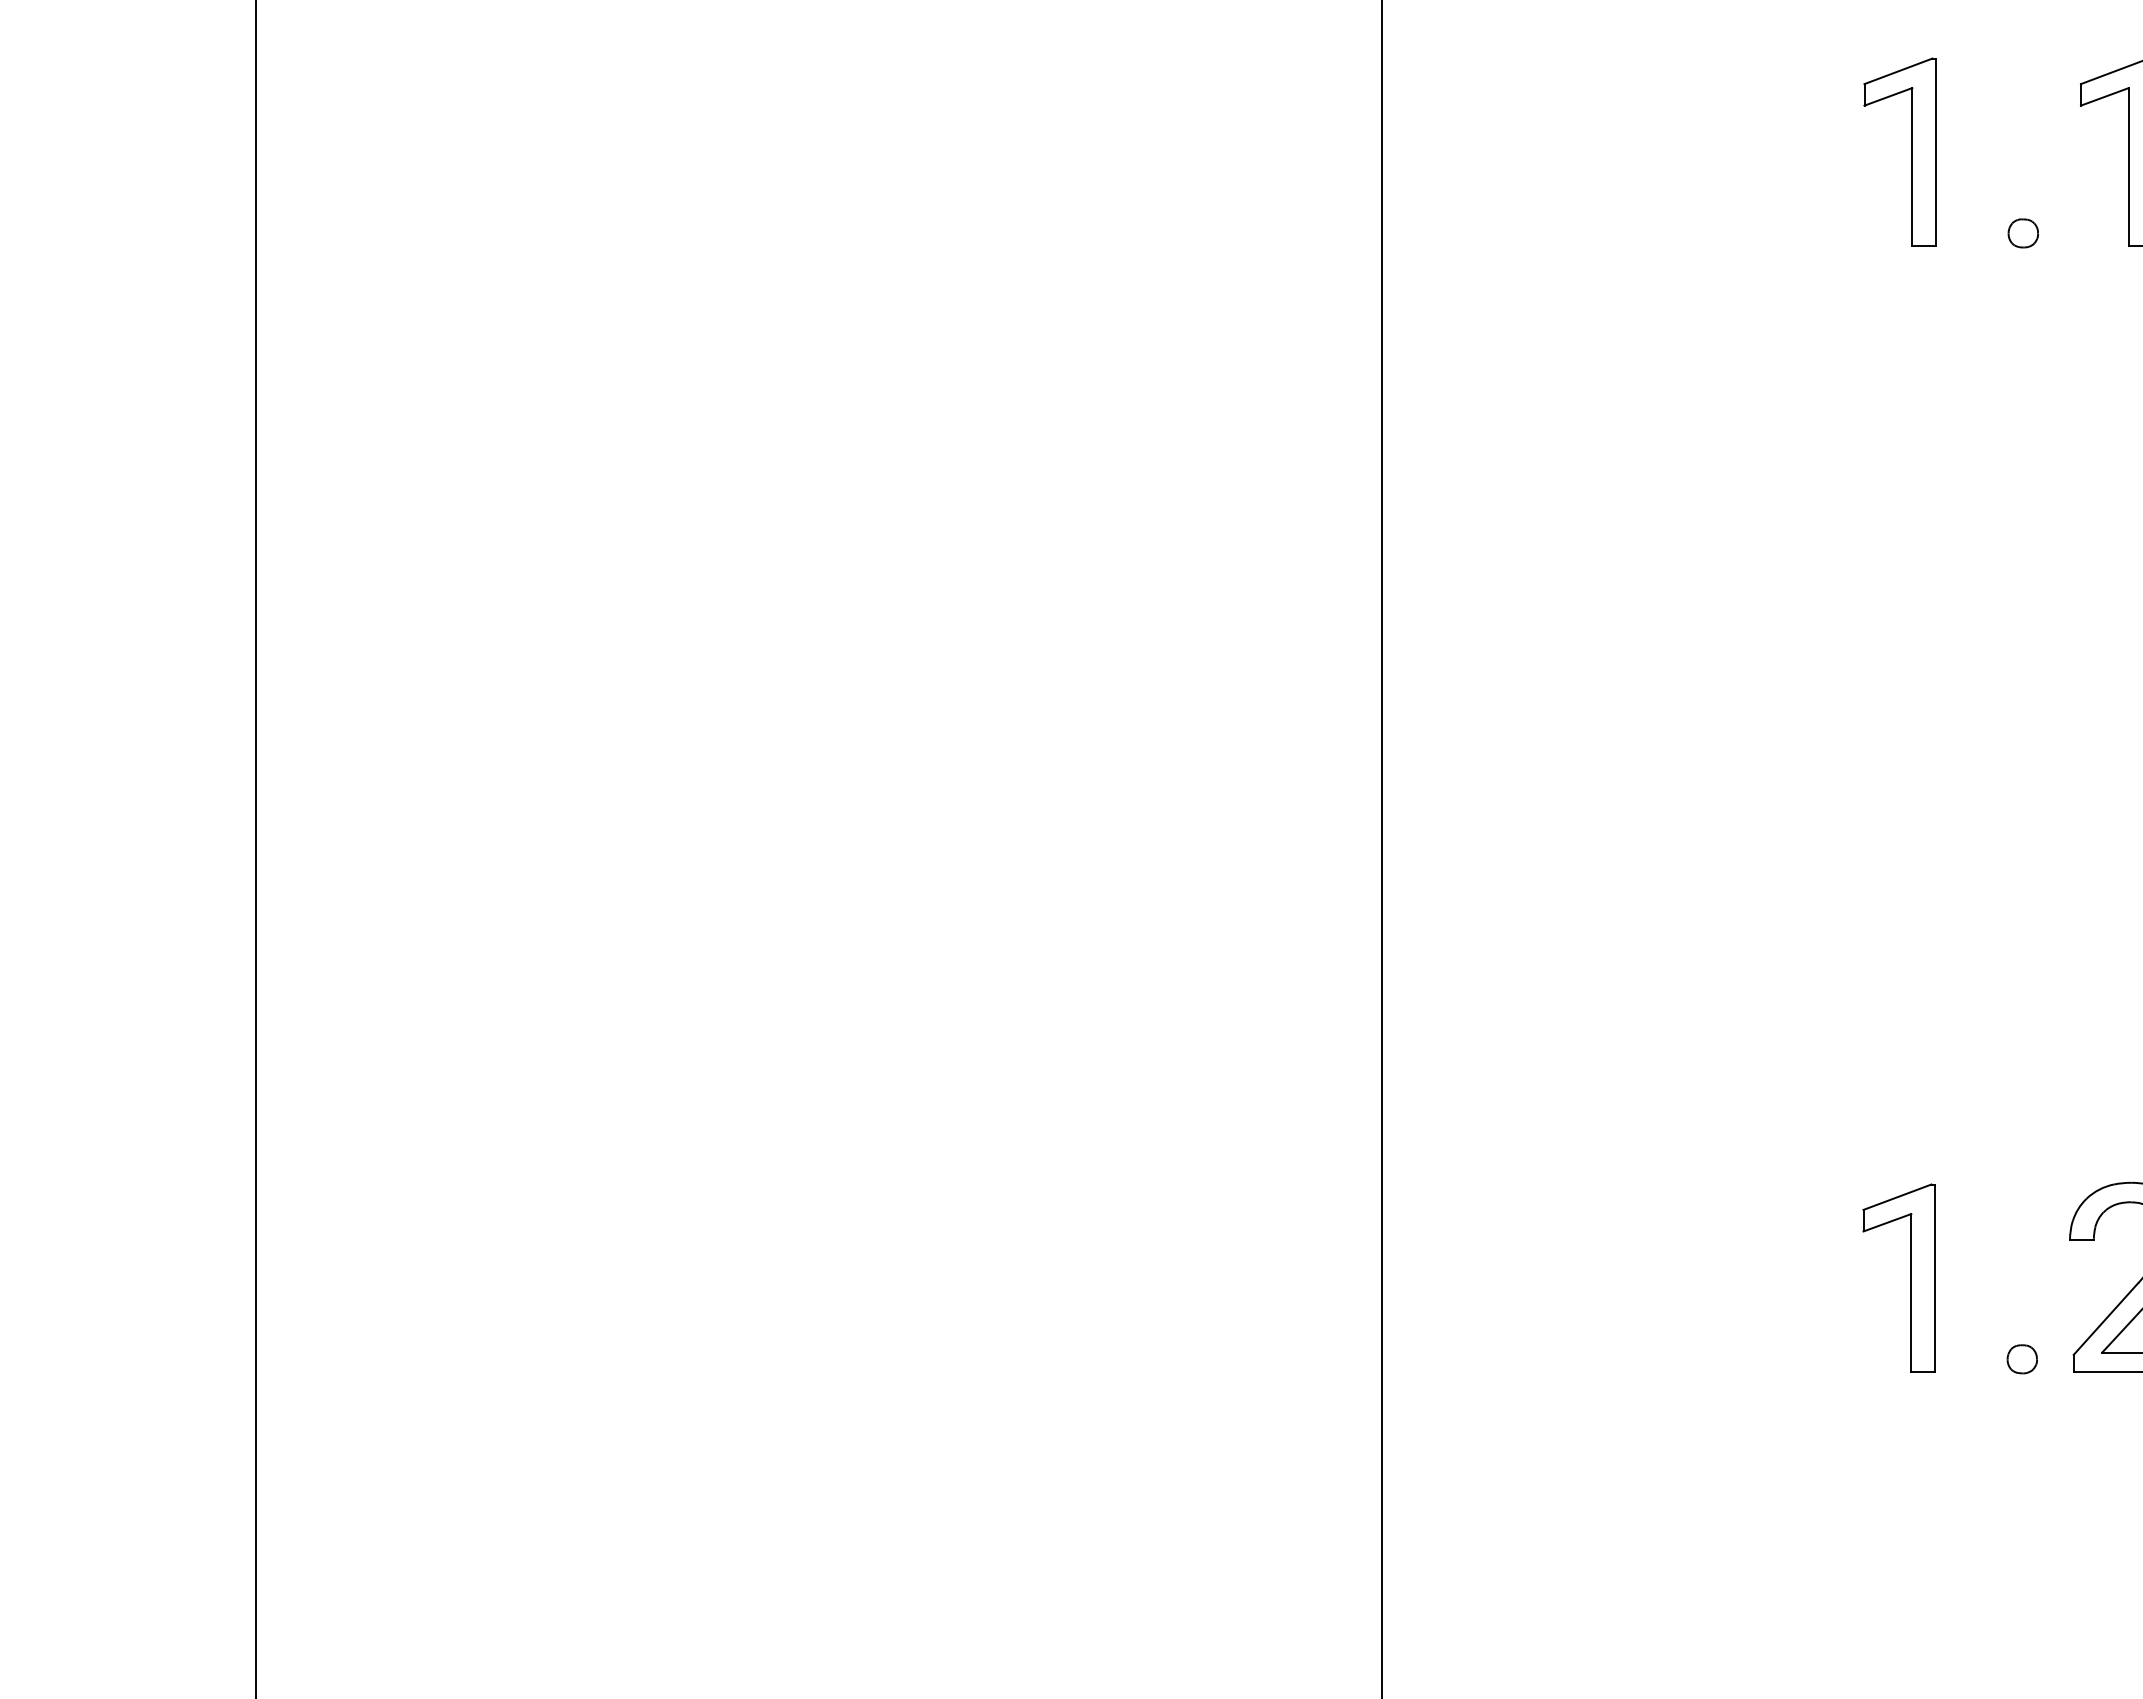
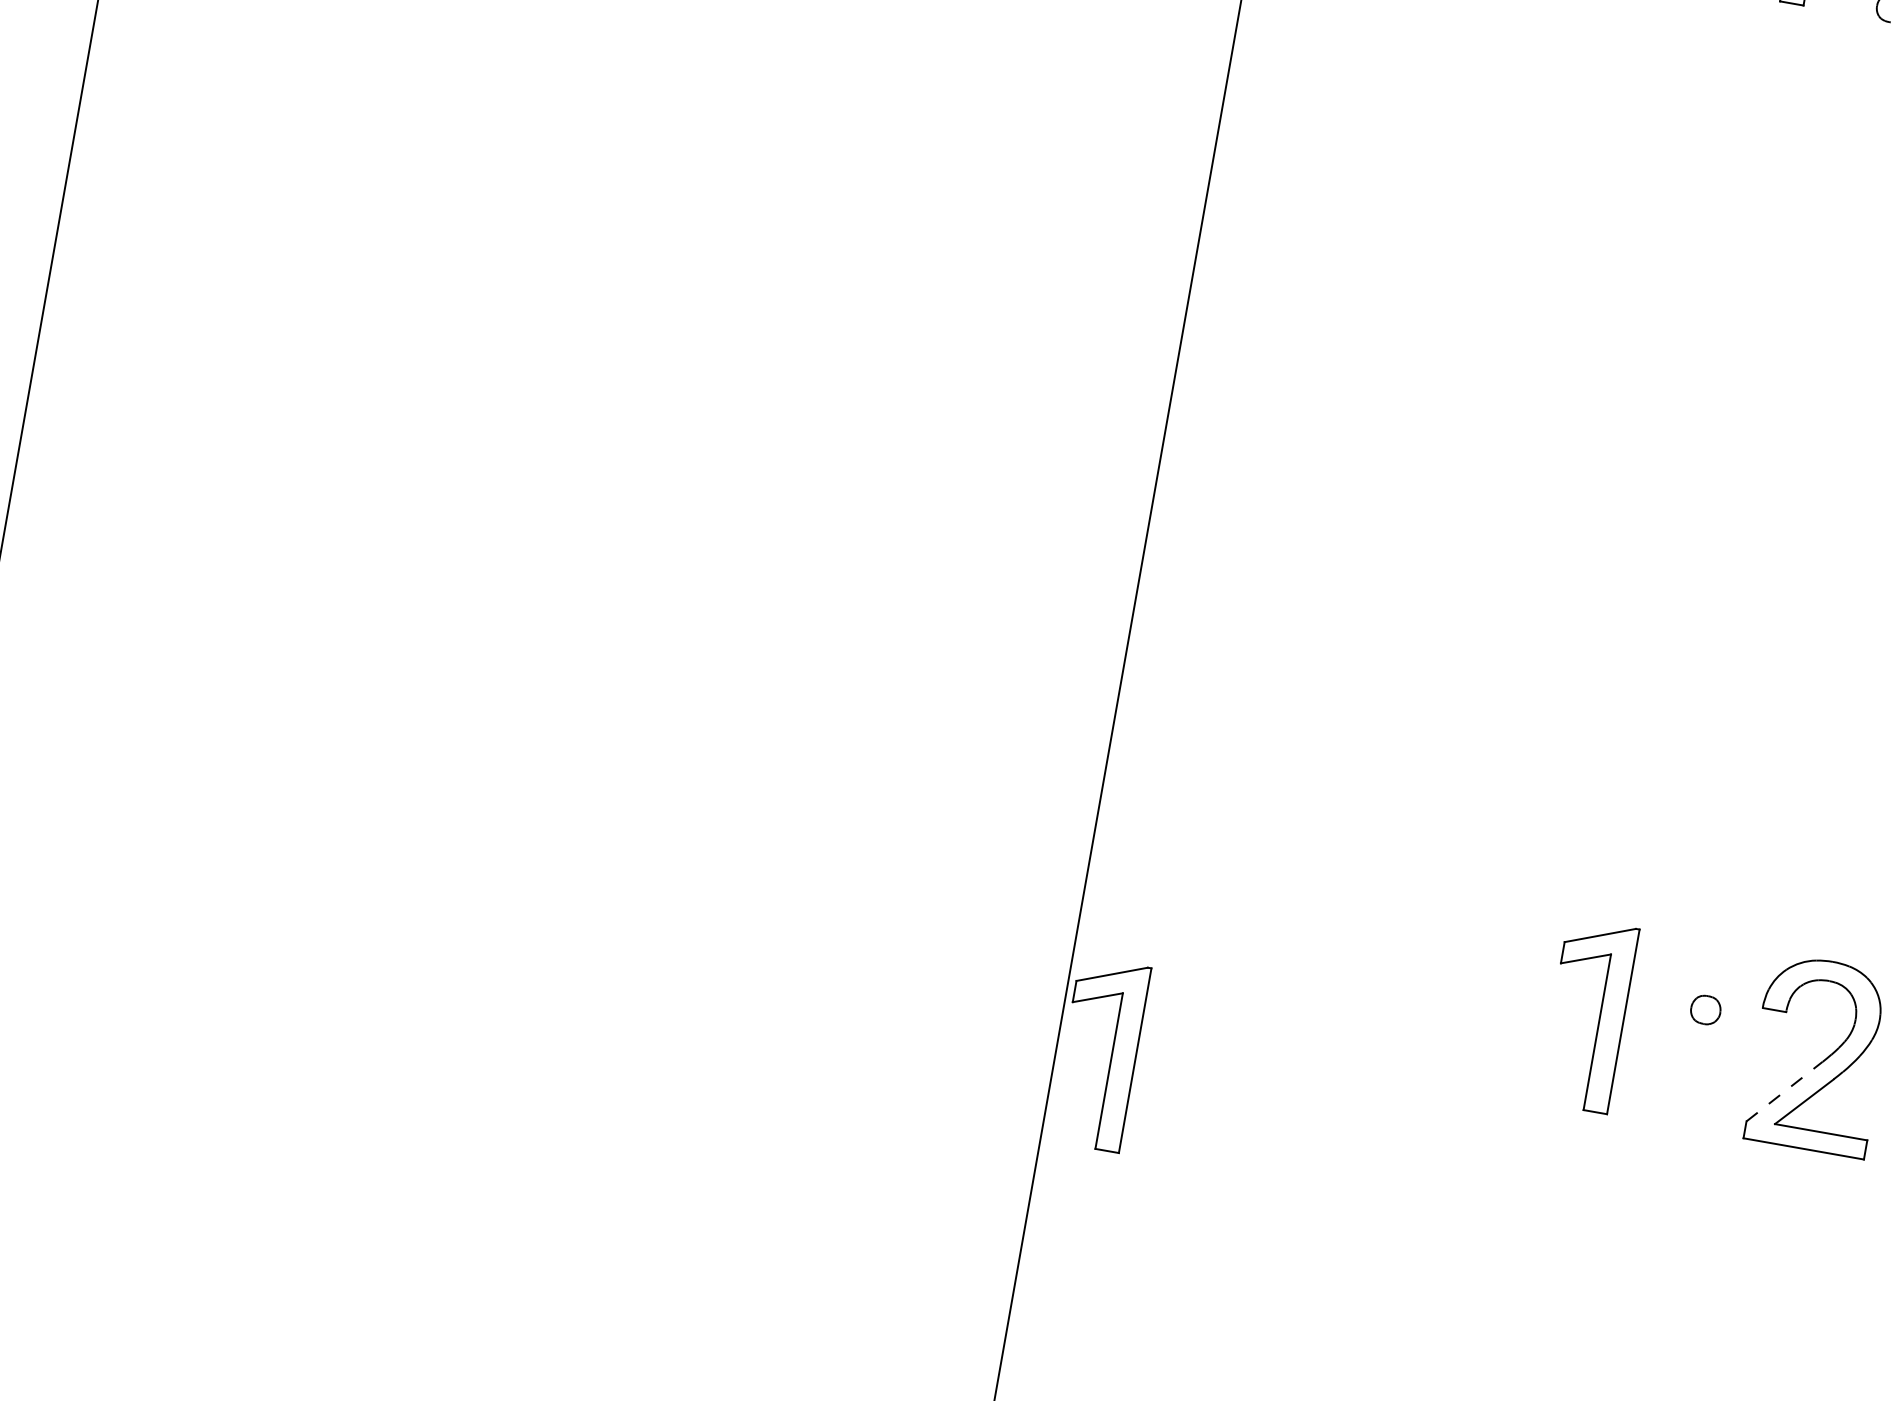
line: (2106, 1318) -> (1785, 1091), solid -> dashed
part: (2021, 1359) -> (1704, 1010), moved
part: (1436, 1400) -> (1111, 1055), added

